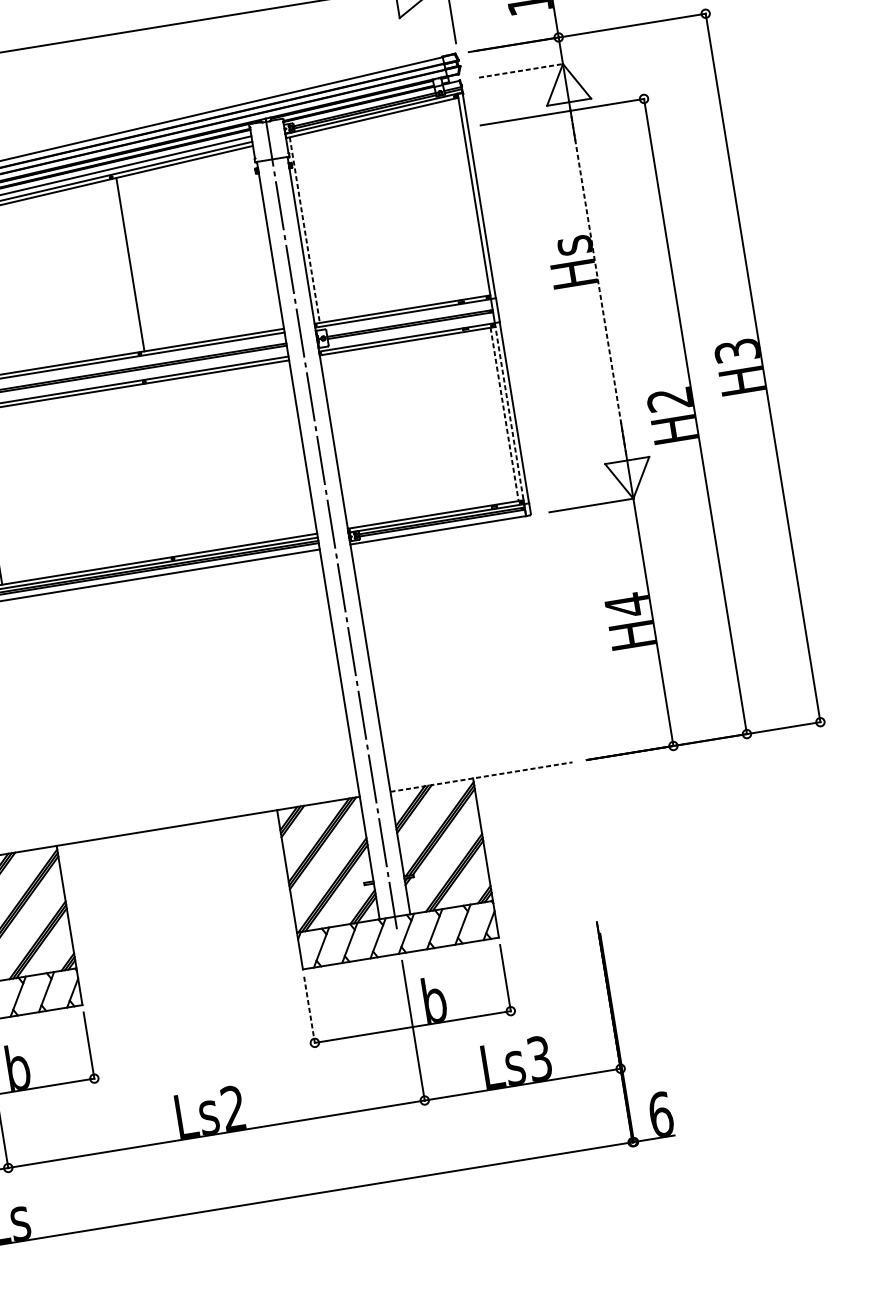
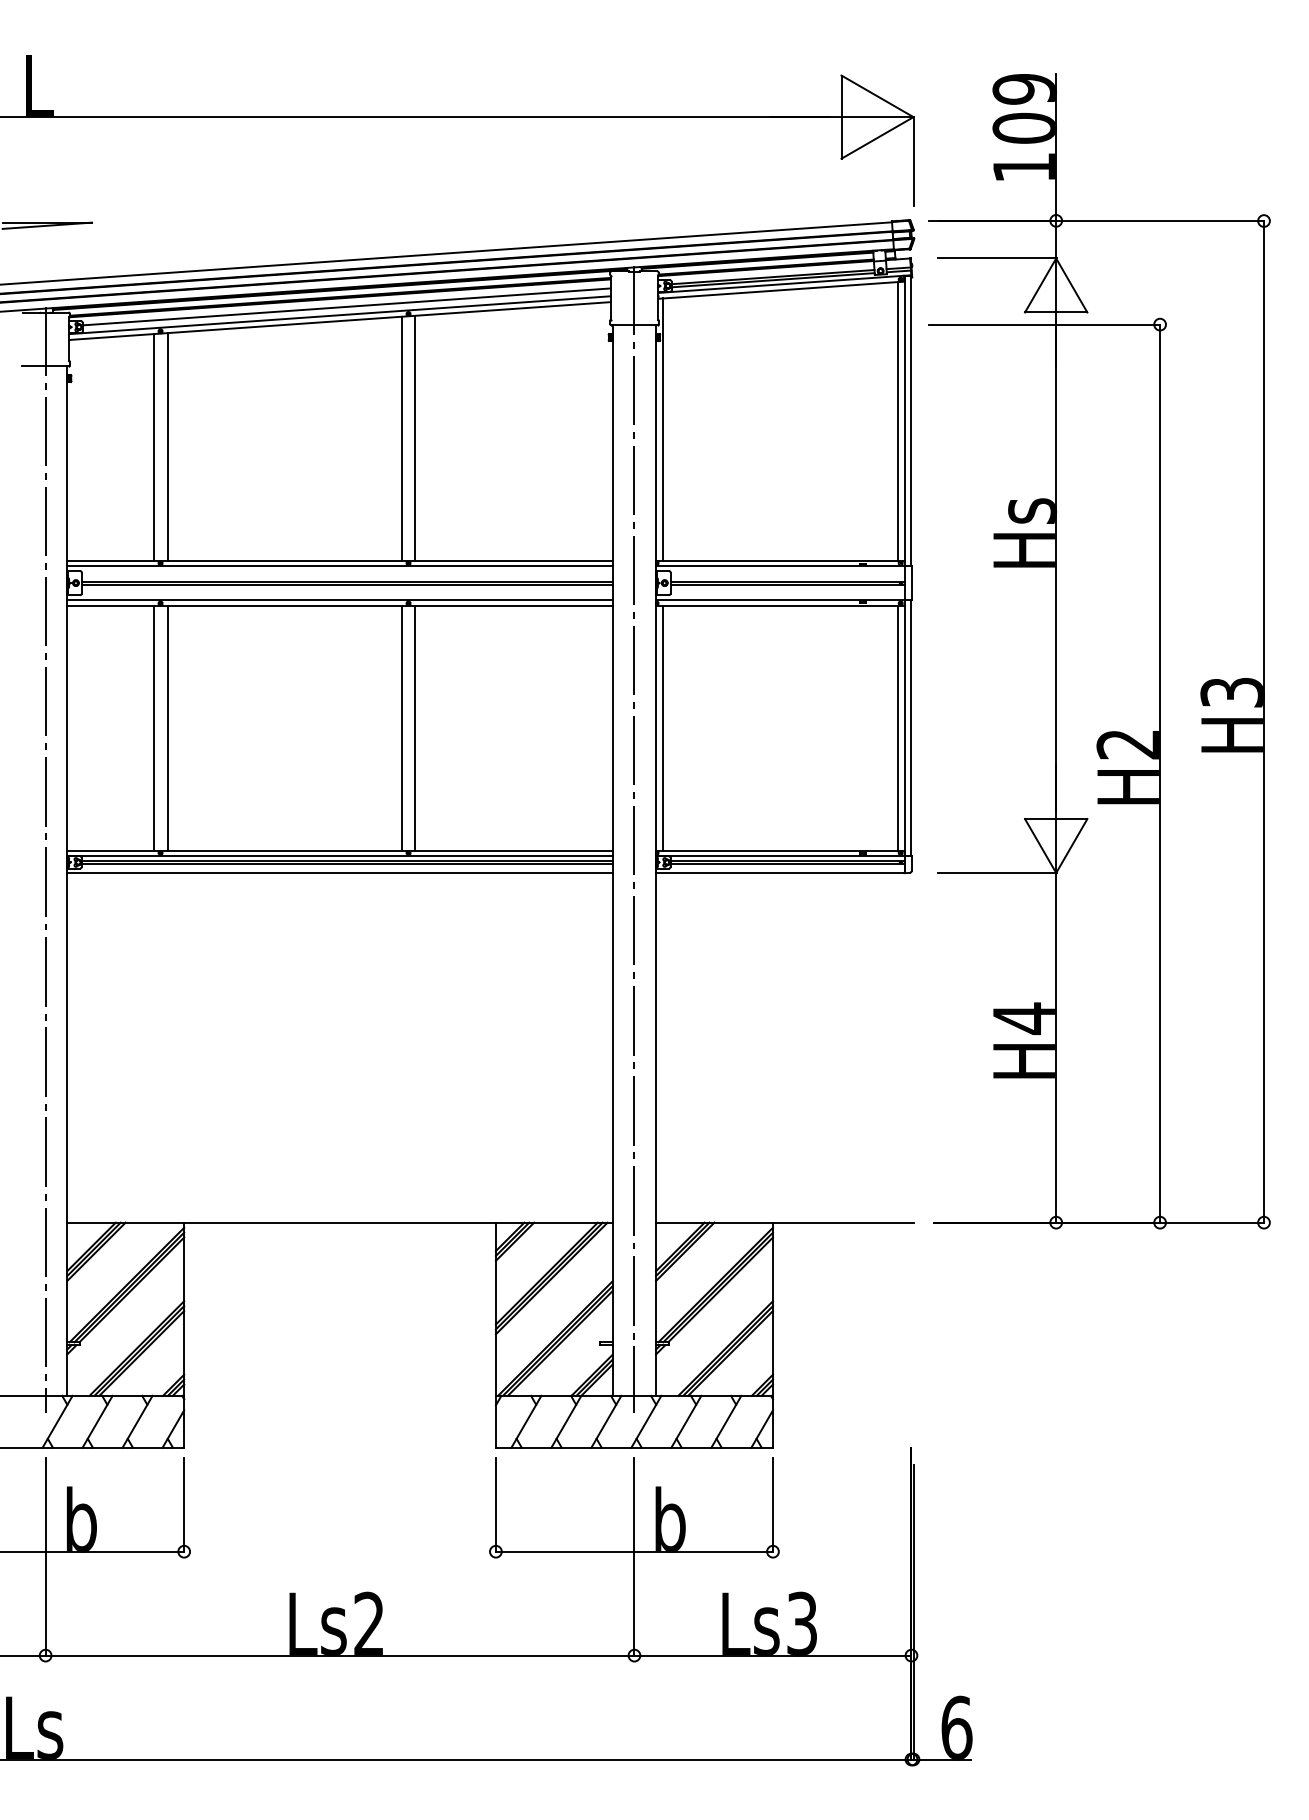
line: (521, 70) -> (997, 258), dashed -> solid
line: (469, 197) -> (897, 421), added
line: (304, 230) -> (663, 430), dashed -> solid
line: (120, 266) -> (401, 438), added
line: (598, 281) -> (1056, 565), dashed -> solid
line: (504, 414) -> (897, 728), dashed -> solid
line: (510, 419) -> (904, 736), dashed -> solid
line: (338, 440) -> (663, 727), added
line: (163, 469) -> (415, 727), added
line: (153, 470) -> (401, 727), added
line: (481, 777) -> (784, 1222), dashed -> solid
line: (309, 1010) -> (495, 1505), dashed -> solid

